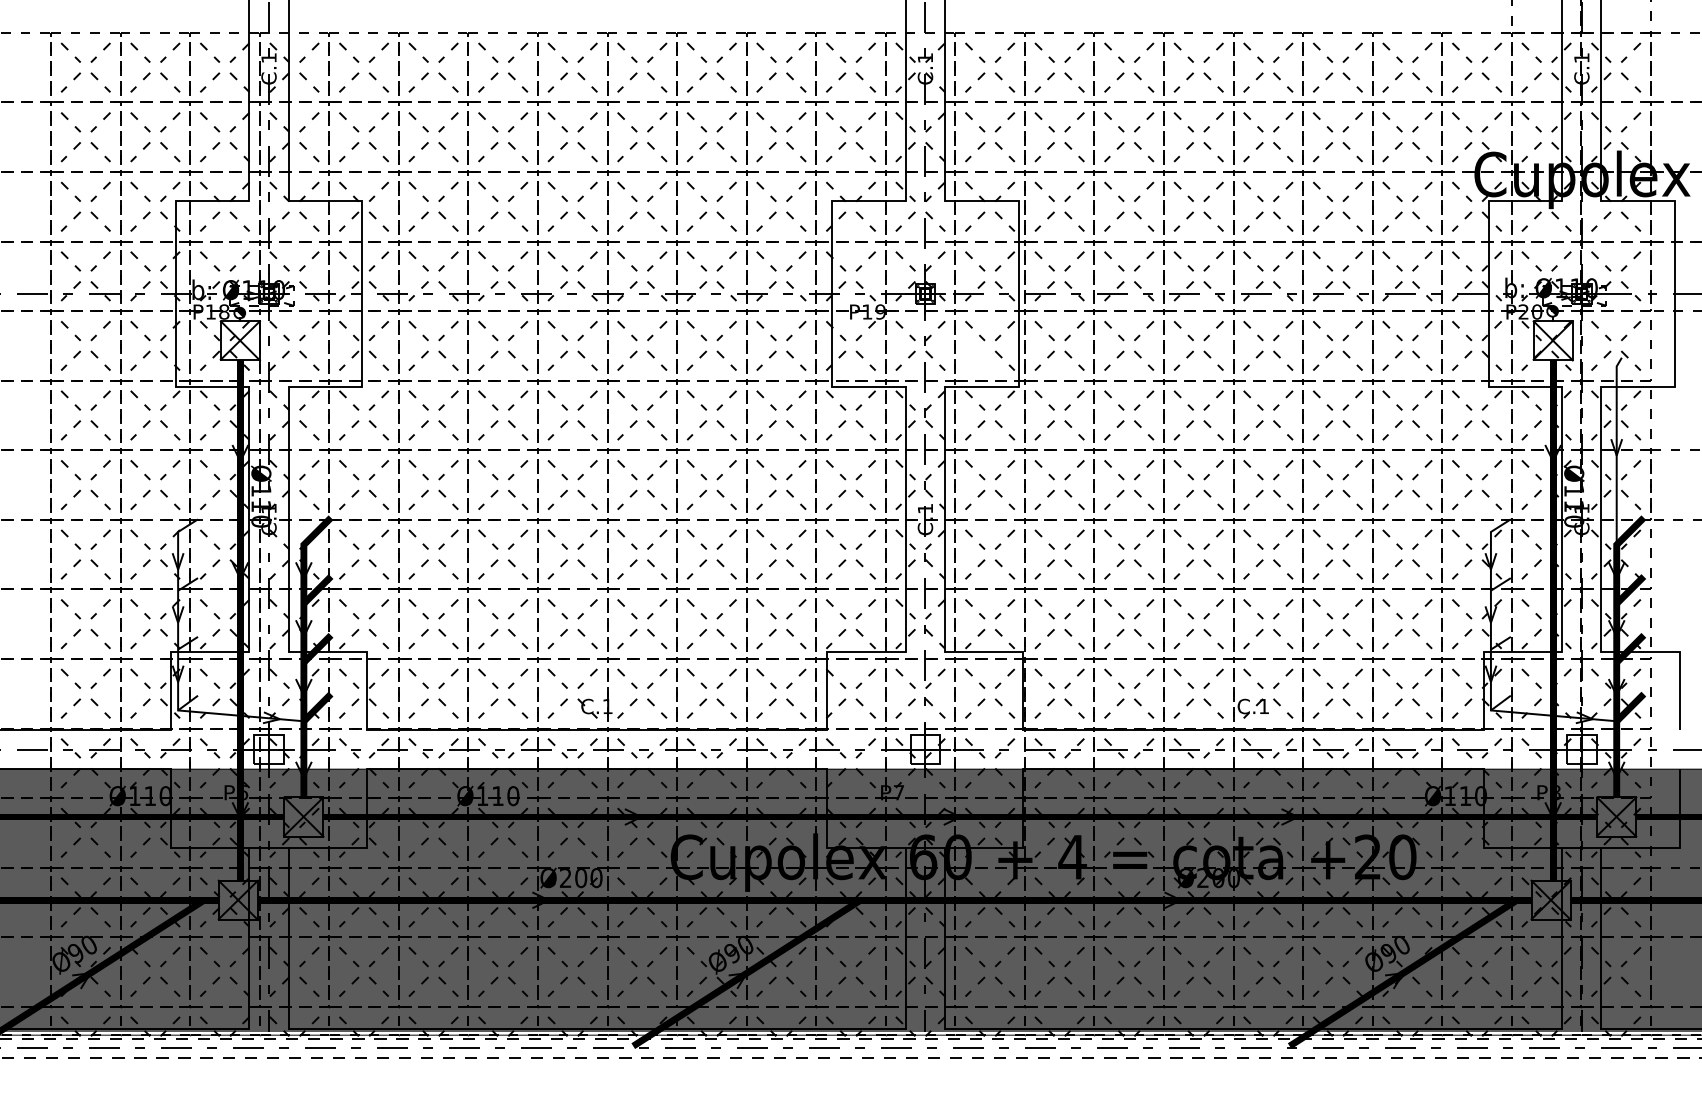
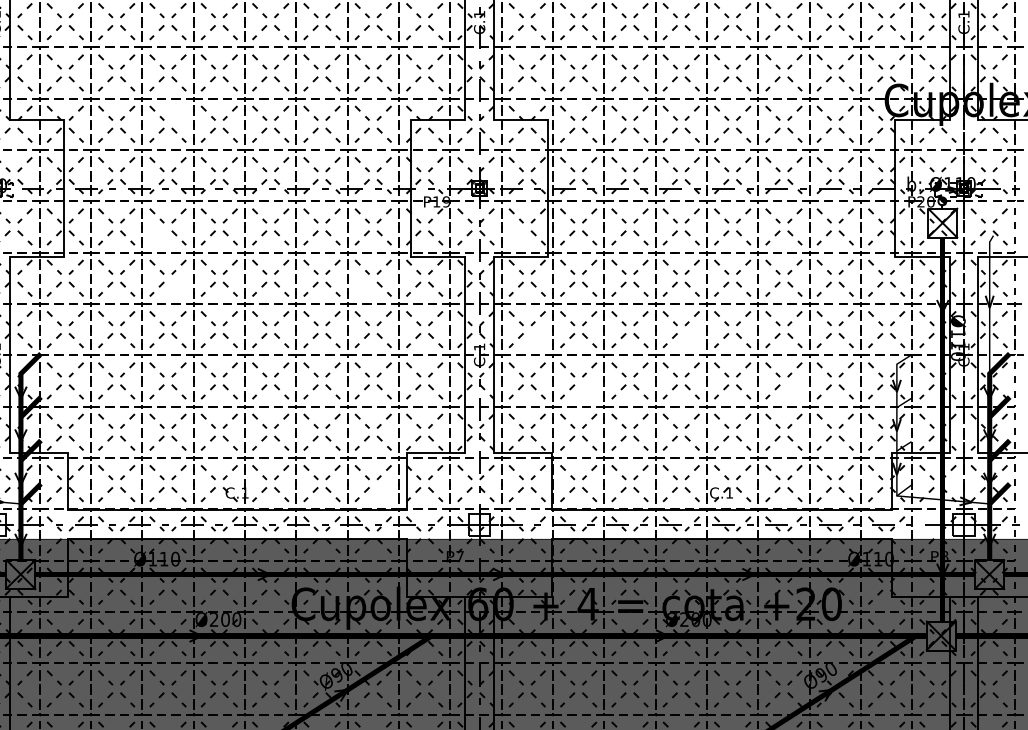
line: (520, 188) -> (180, 110), removed
line: (490, 357) -> (158, 235), removed
line: (515, 427) -> (177, 287), removed
line: (769, 427) -> (364, 287), removed
line: (1002, 496) -> (536, 338), removed
line: (1211, 496) -> (690, 338), removed
line: (1072, 566) -> (588, 389), removed
line: (1350, 566) -> (793, 389), removed
line: (793, 705) -> (382, 492), removed
line: (1531, 748) -> (926, 524), removed

